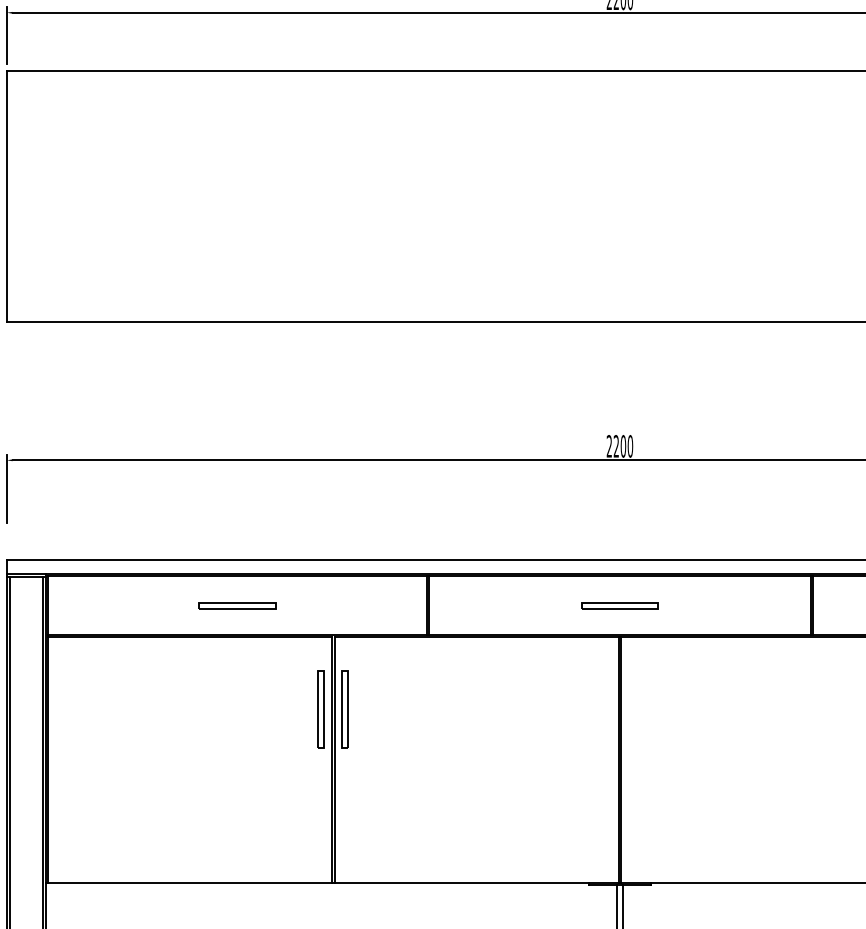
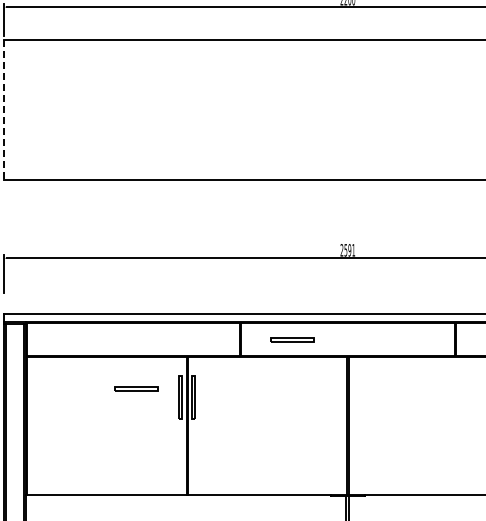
line: (7, 197) -> (4, 110), solid -> dashed
text: (622, 446) -> (349, 250), 2200 -> 2591
part: (237, 605) -> (136, 388), moved
part: (619, 605) -> (292, 339), moved

